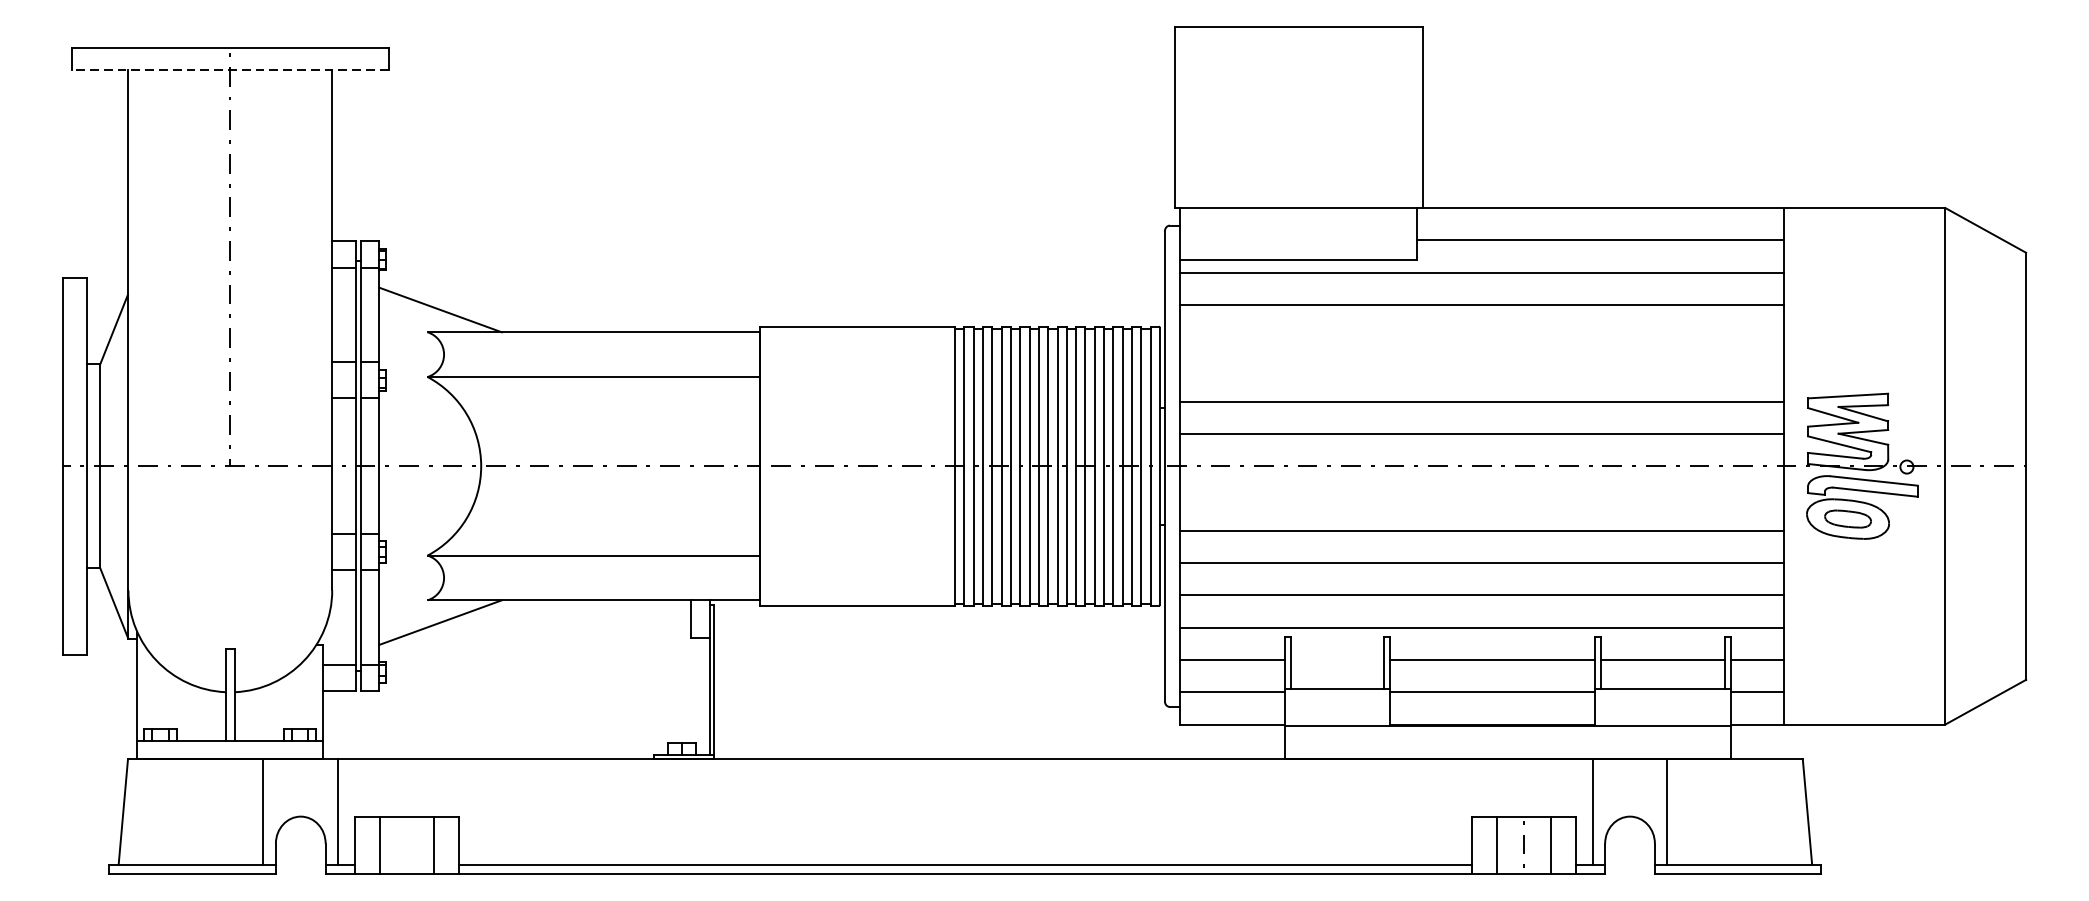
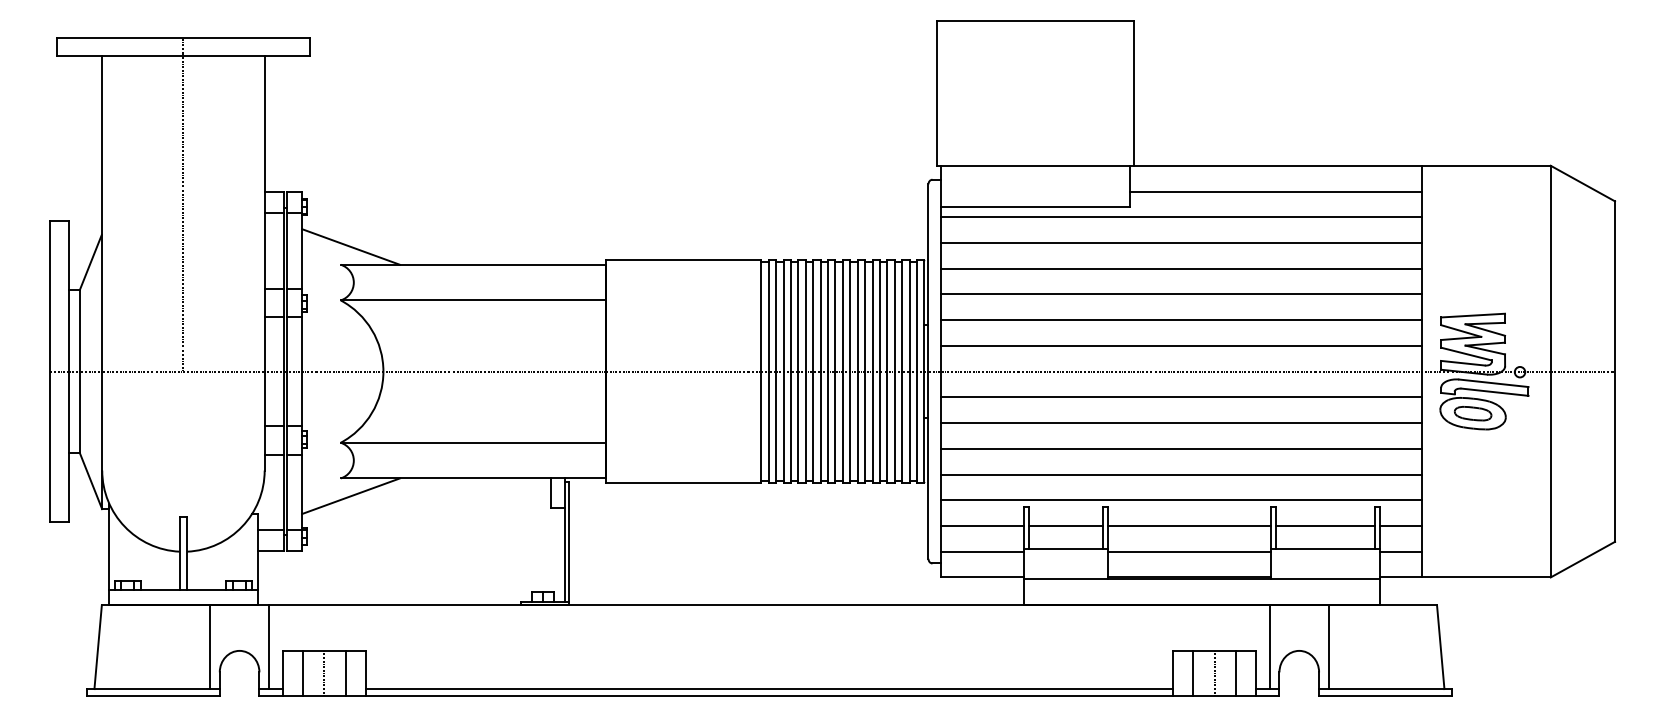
line: (229, 69) -> (182, 55), dashed -> solid
line: (1482, 336) -> (1181, 268), added
line: (1482, 369) -> (1181, 294), added
line: (1482, 498) -> (1181, 397), added
line: (1336, 659) -> (1065, 525), added
line: (407, 845) -> (324, 673), added

